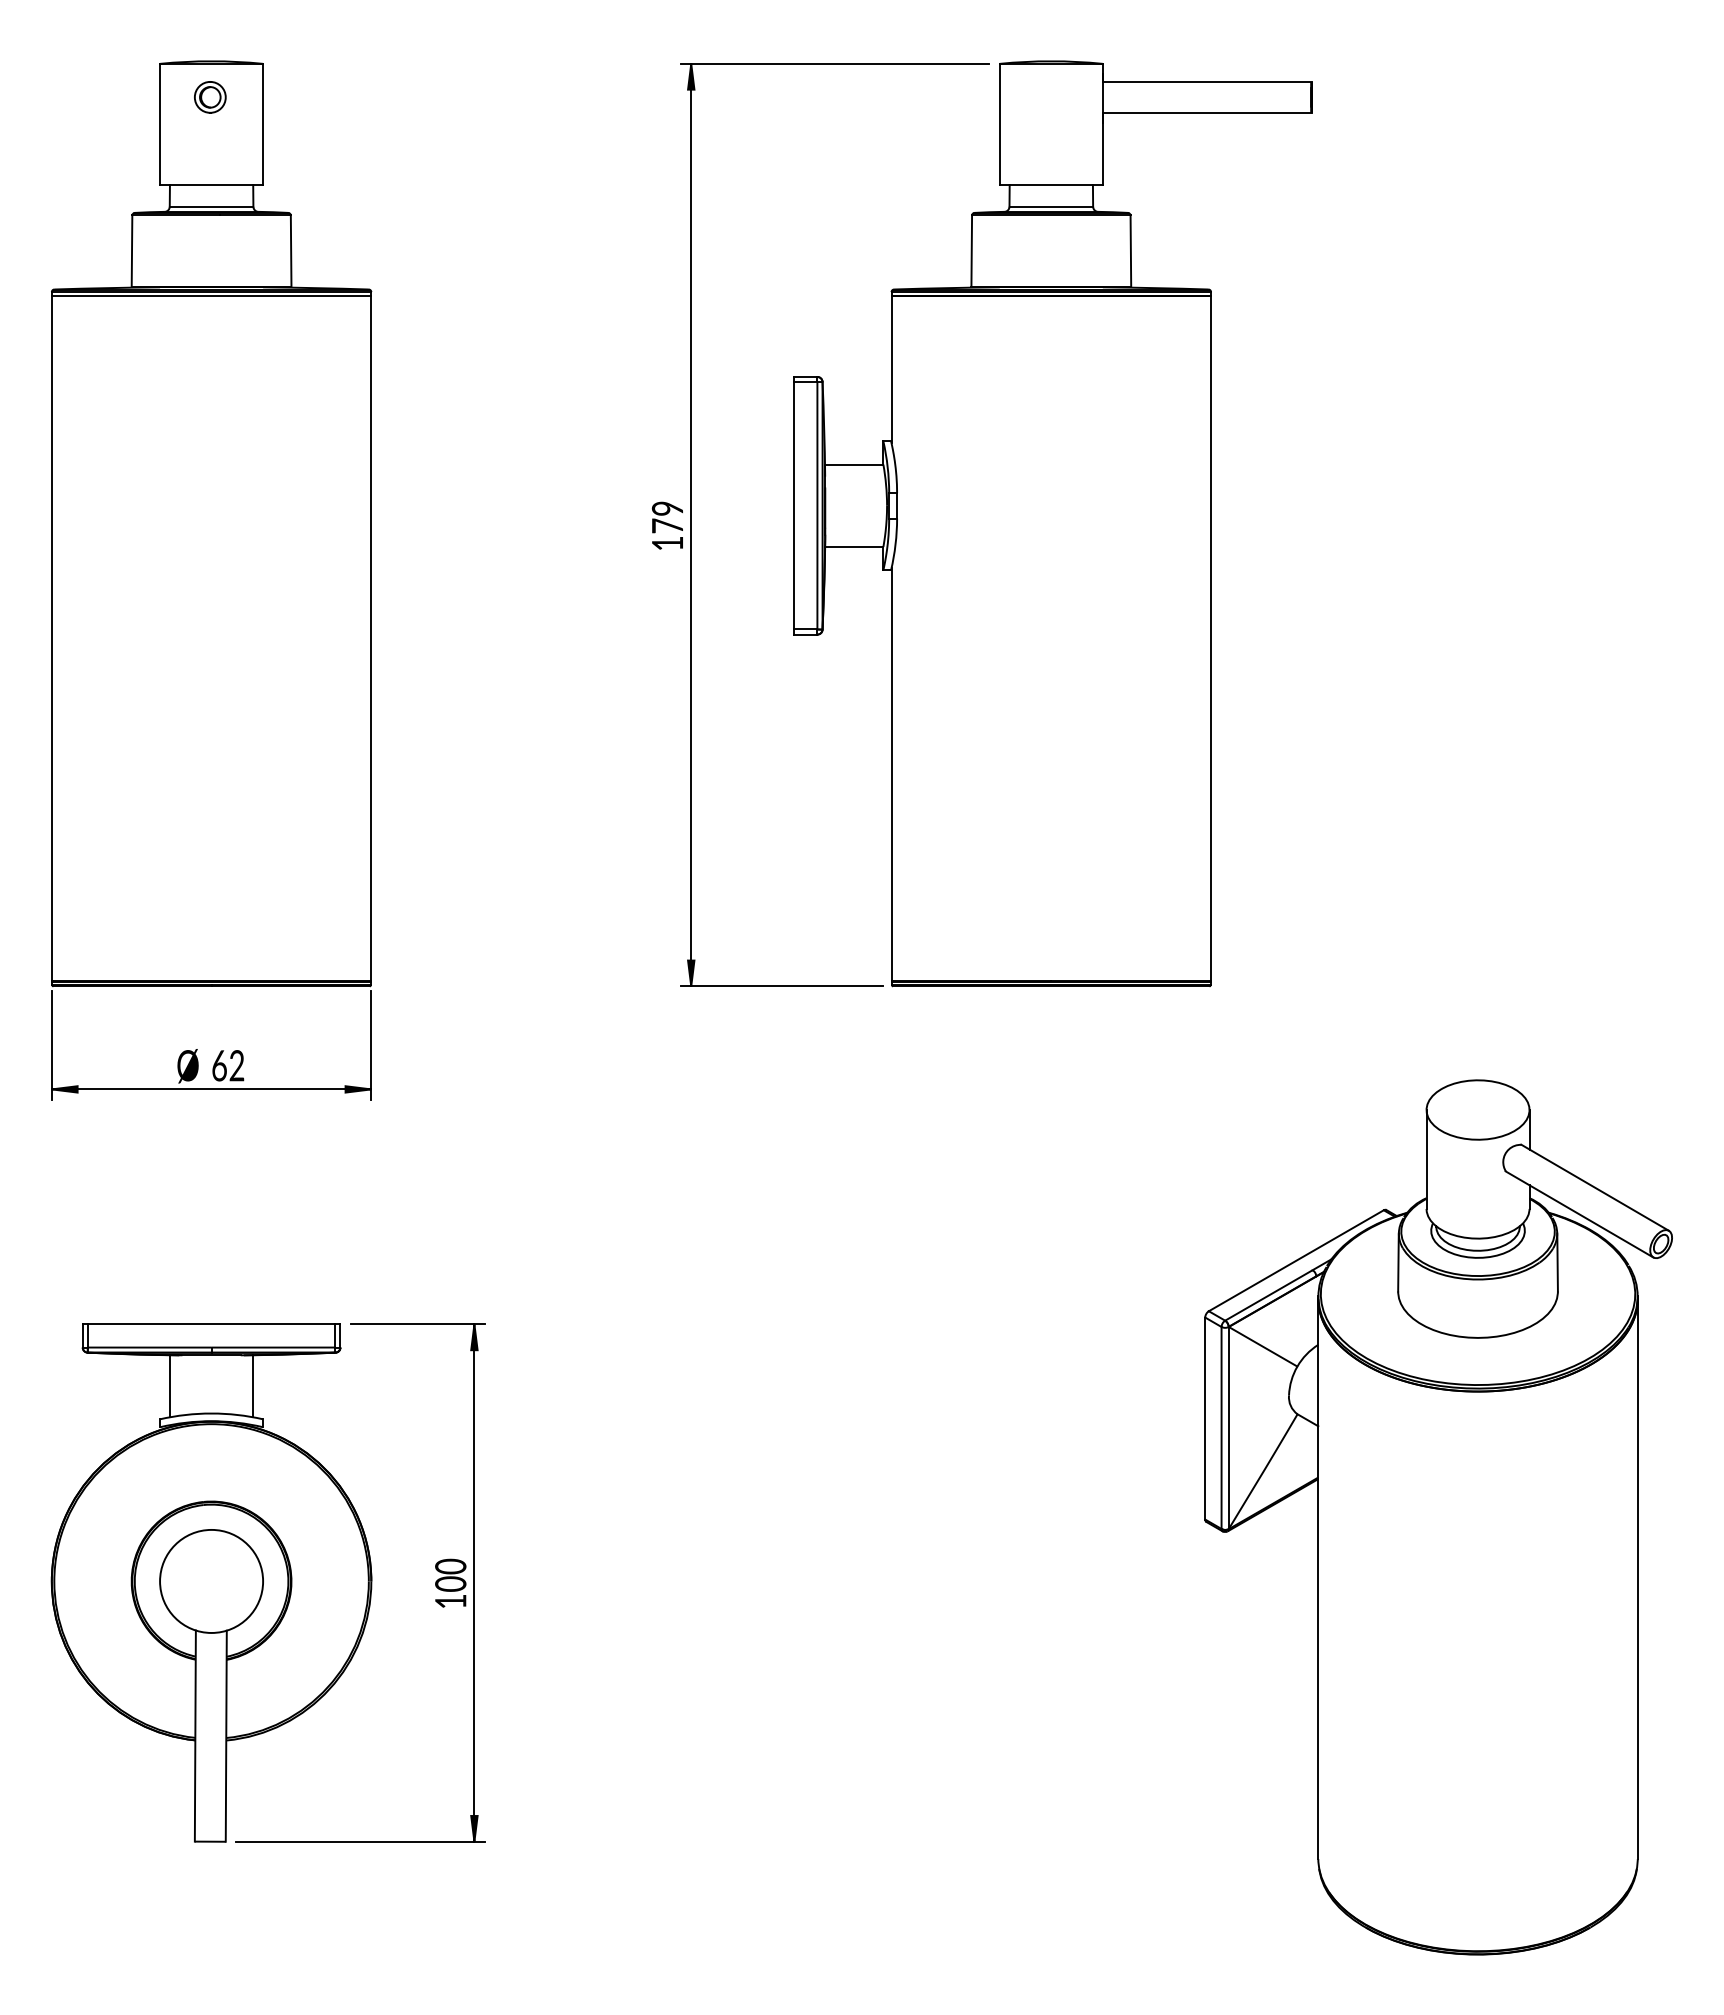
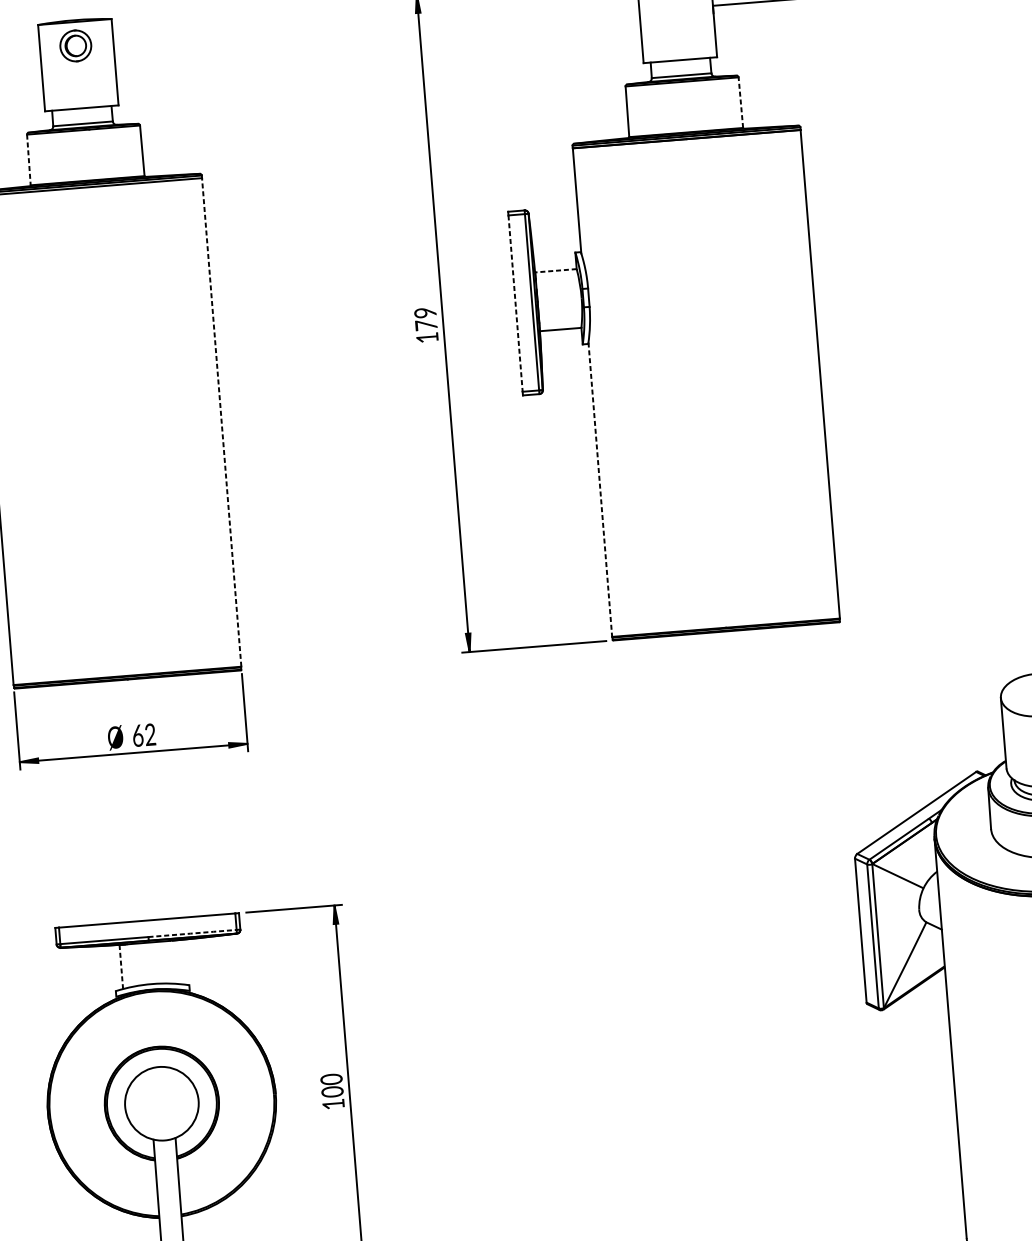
part: (210, 97) -> (76, 46), size x1.4
line: (132, 250) -> (29, 159), solid -> dashed
line: (1130, 250) -> (740, 102), solid -> dashed
line: (853, 464) -> (555, 270), solid -> dashed
line: (794, 505) -> (515, 303), solid -> dashed
line: (371, 638) -> (221, 422), solid -> dashed
line: (891, 775) -> (600, 490), solid -> dashed
line: (274, 1347) -> (193, 933), solid -> dashed
line: (170, 1386) -> (121, 967), solid -> dashed
line: (252, 1386) -> (179, 962), removed

